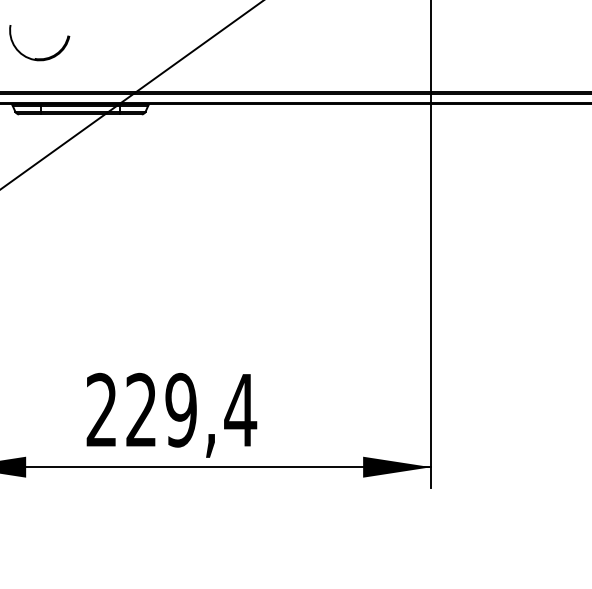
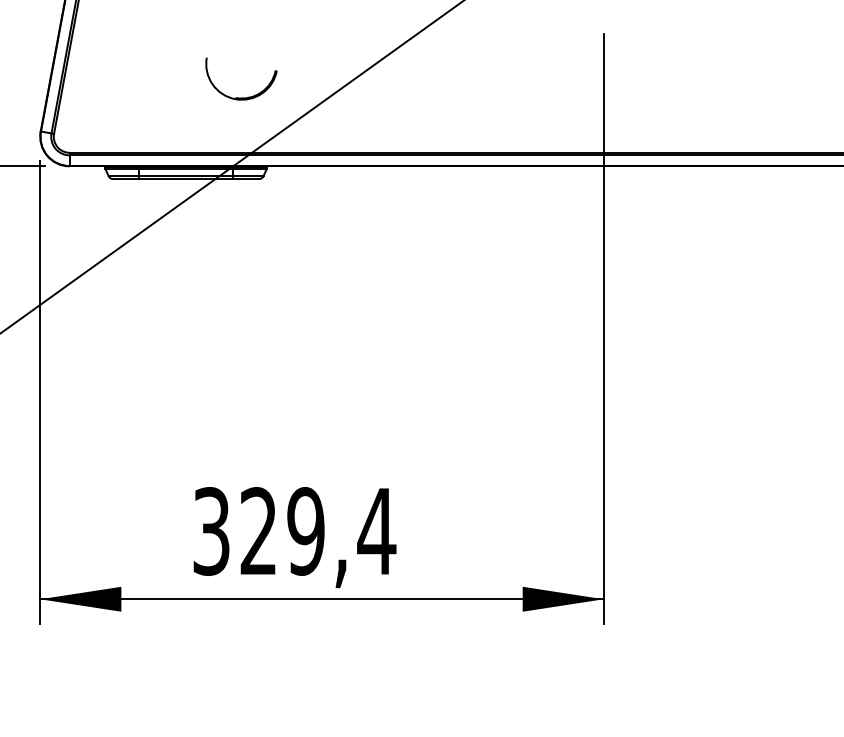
part: (39, 58) -> (241, 97), moved
text: (101, 410) -> (211, 531), 229,4 -> 329,4

